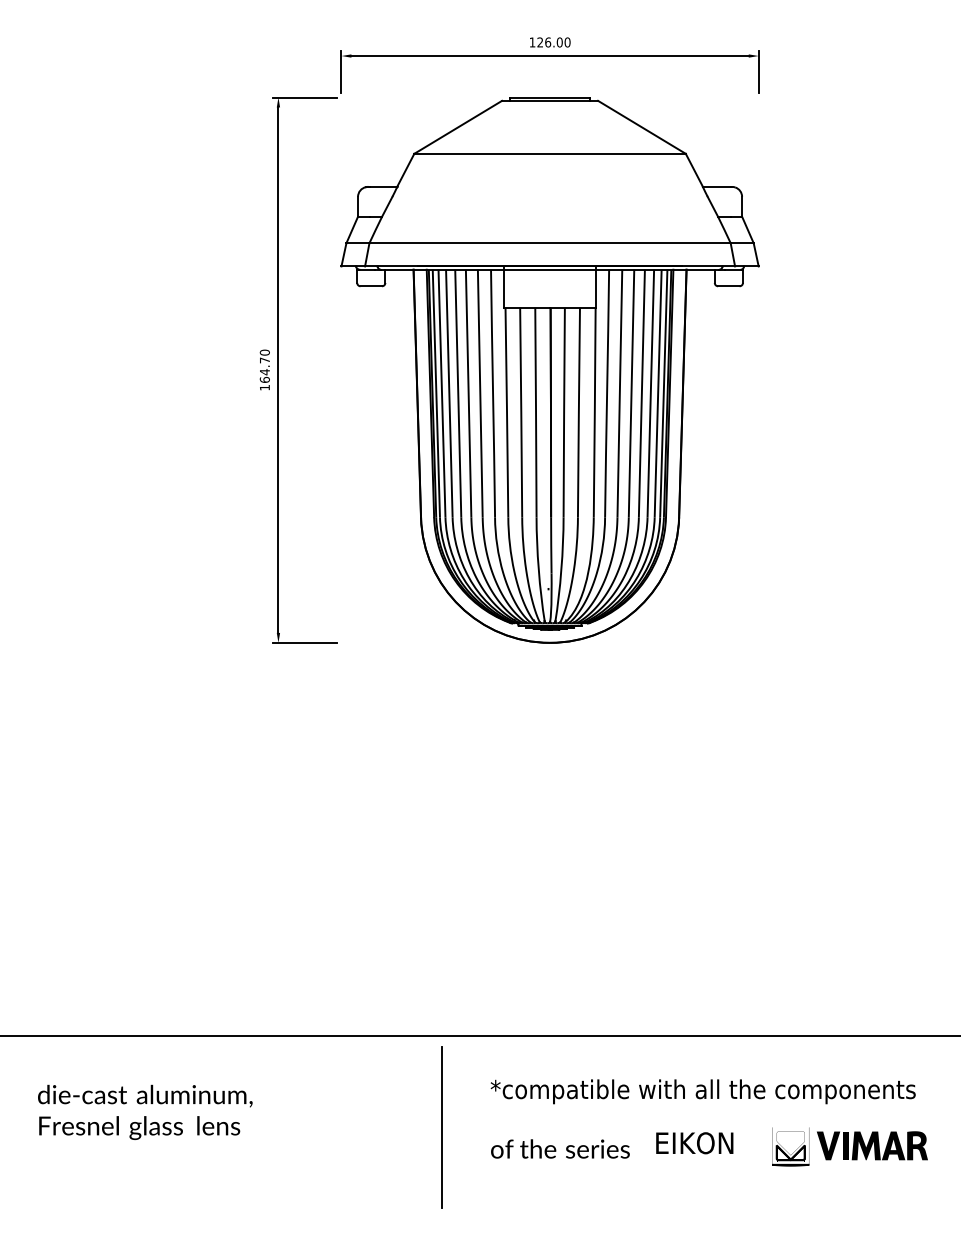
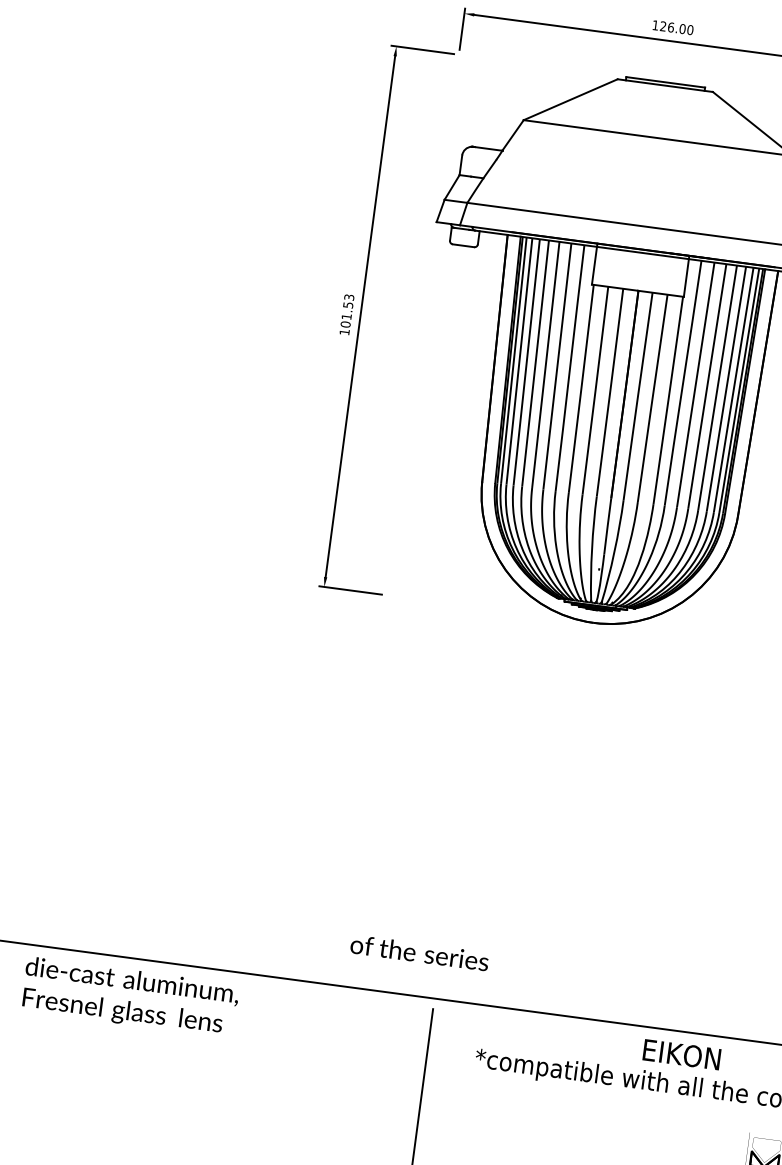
text: (264, 365) -> (347, 310), 164.70 -> 101.53
text: (145, 1111) -> (130, 996), moved
text: (694, 1143) -> (681, 1054), moved
text: (560, 1148) -> (419, 952), moved

